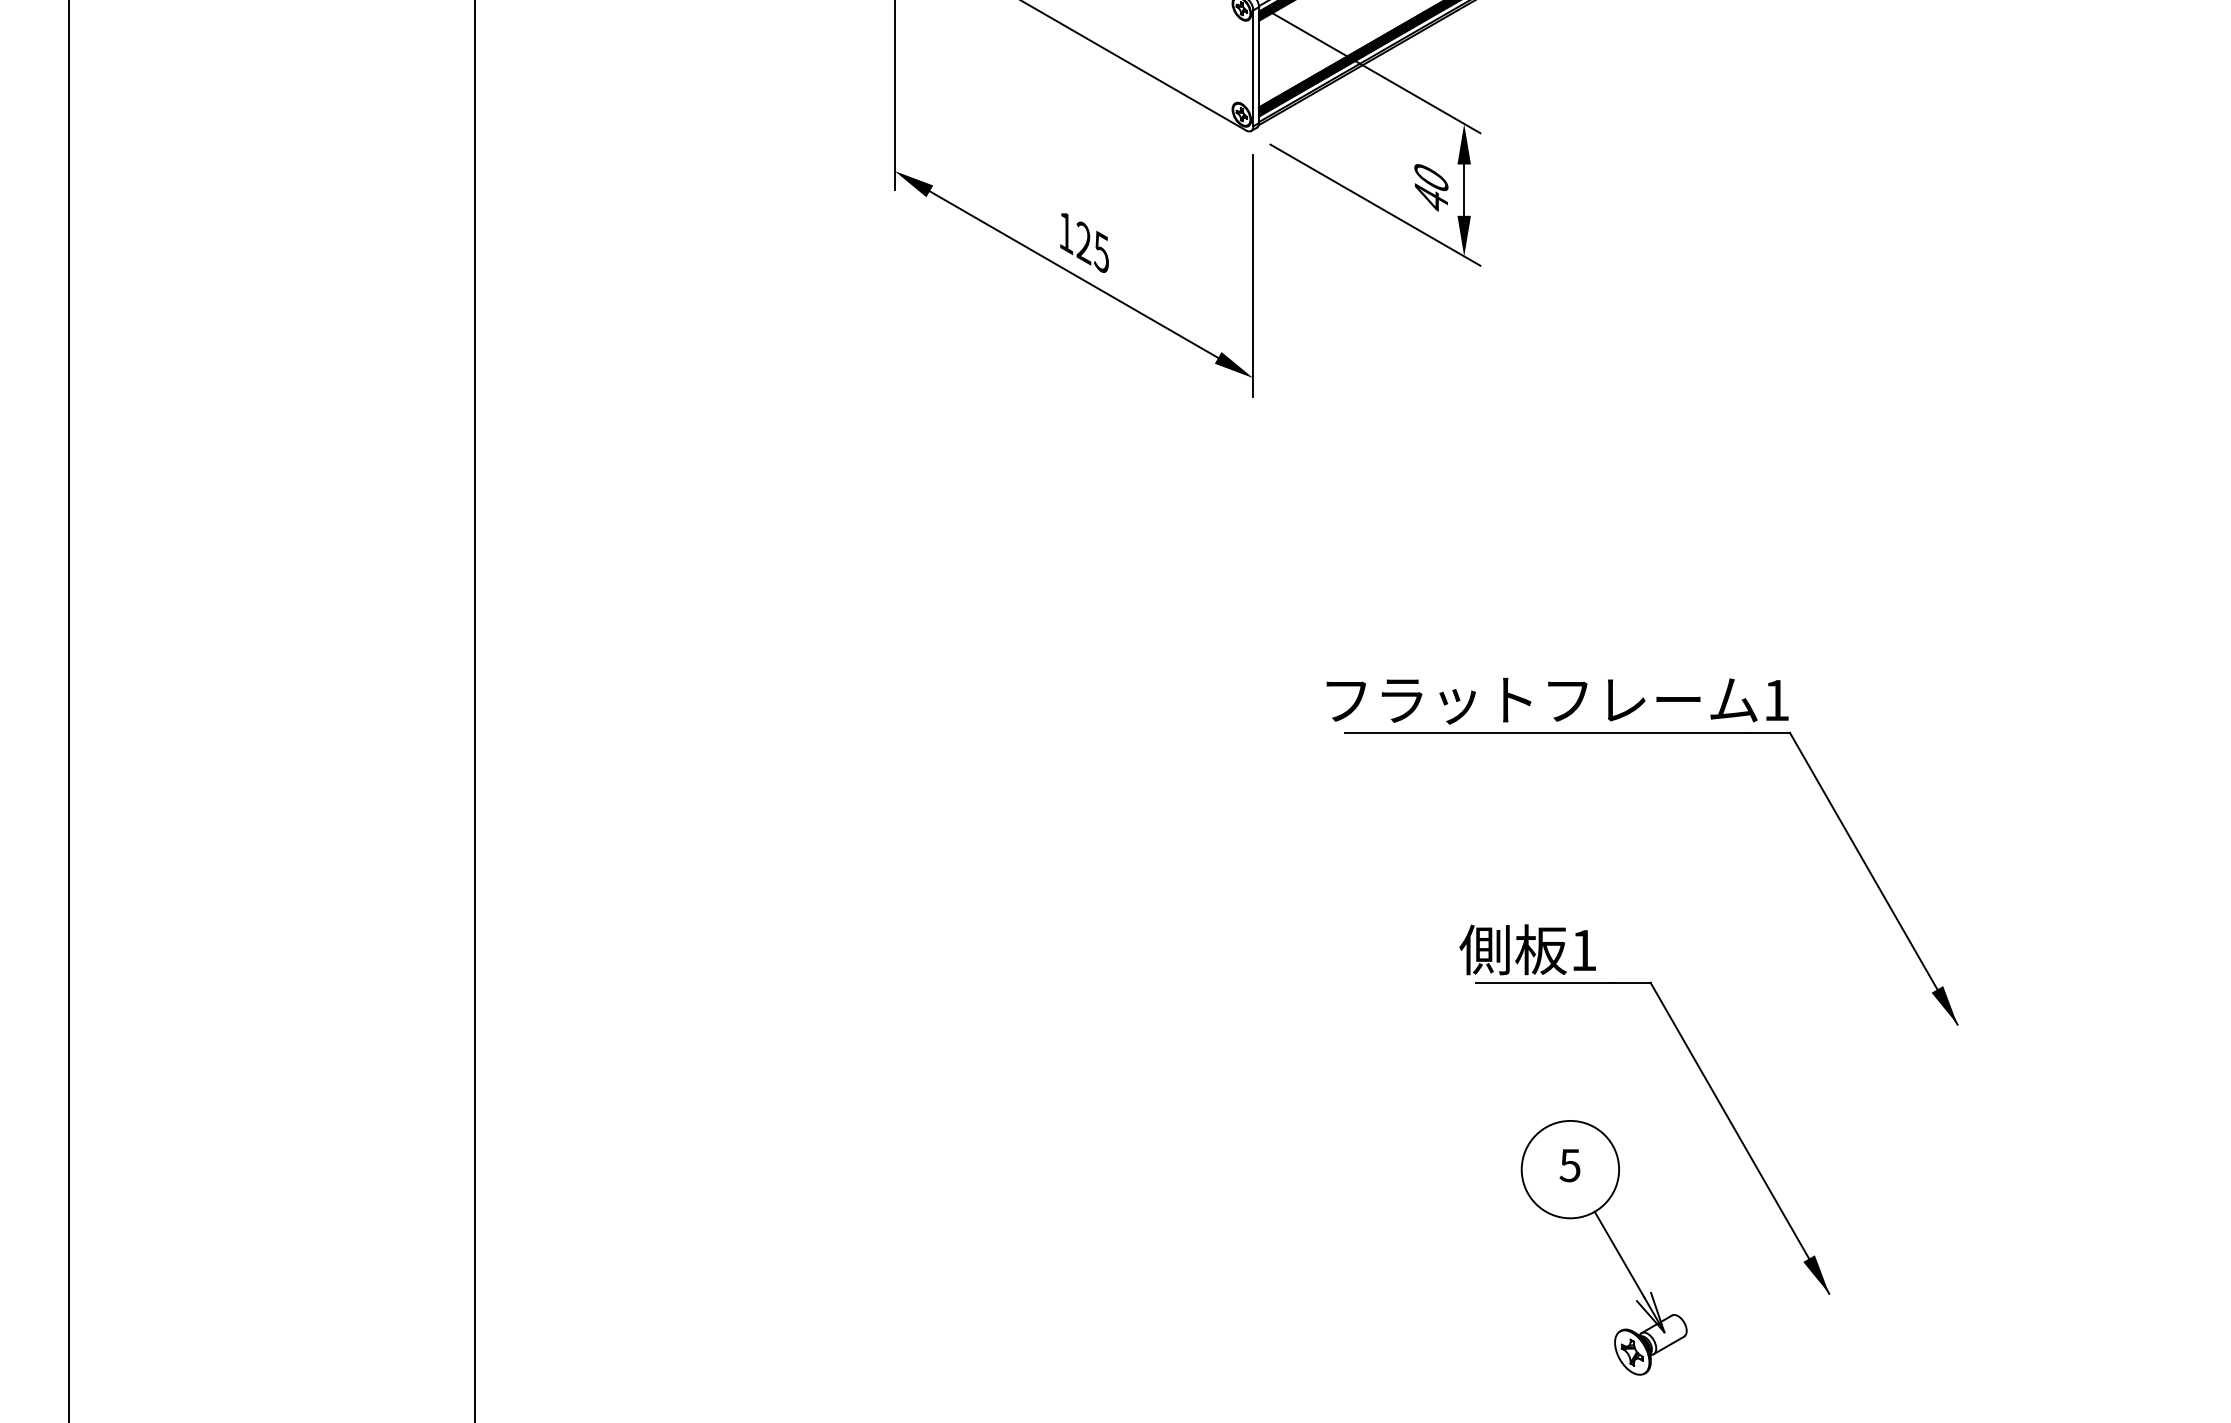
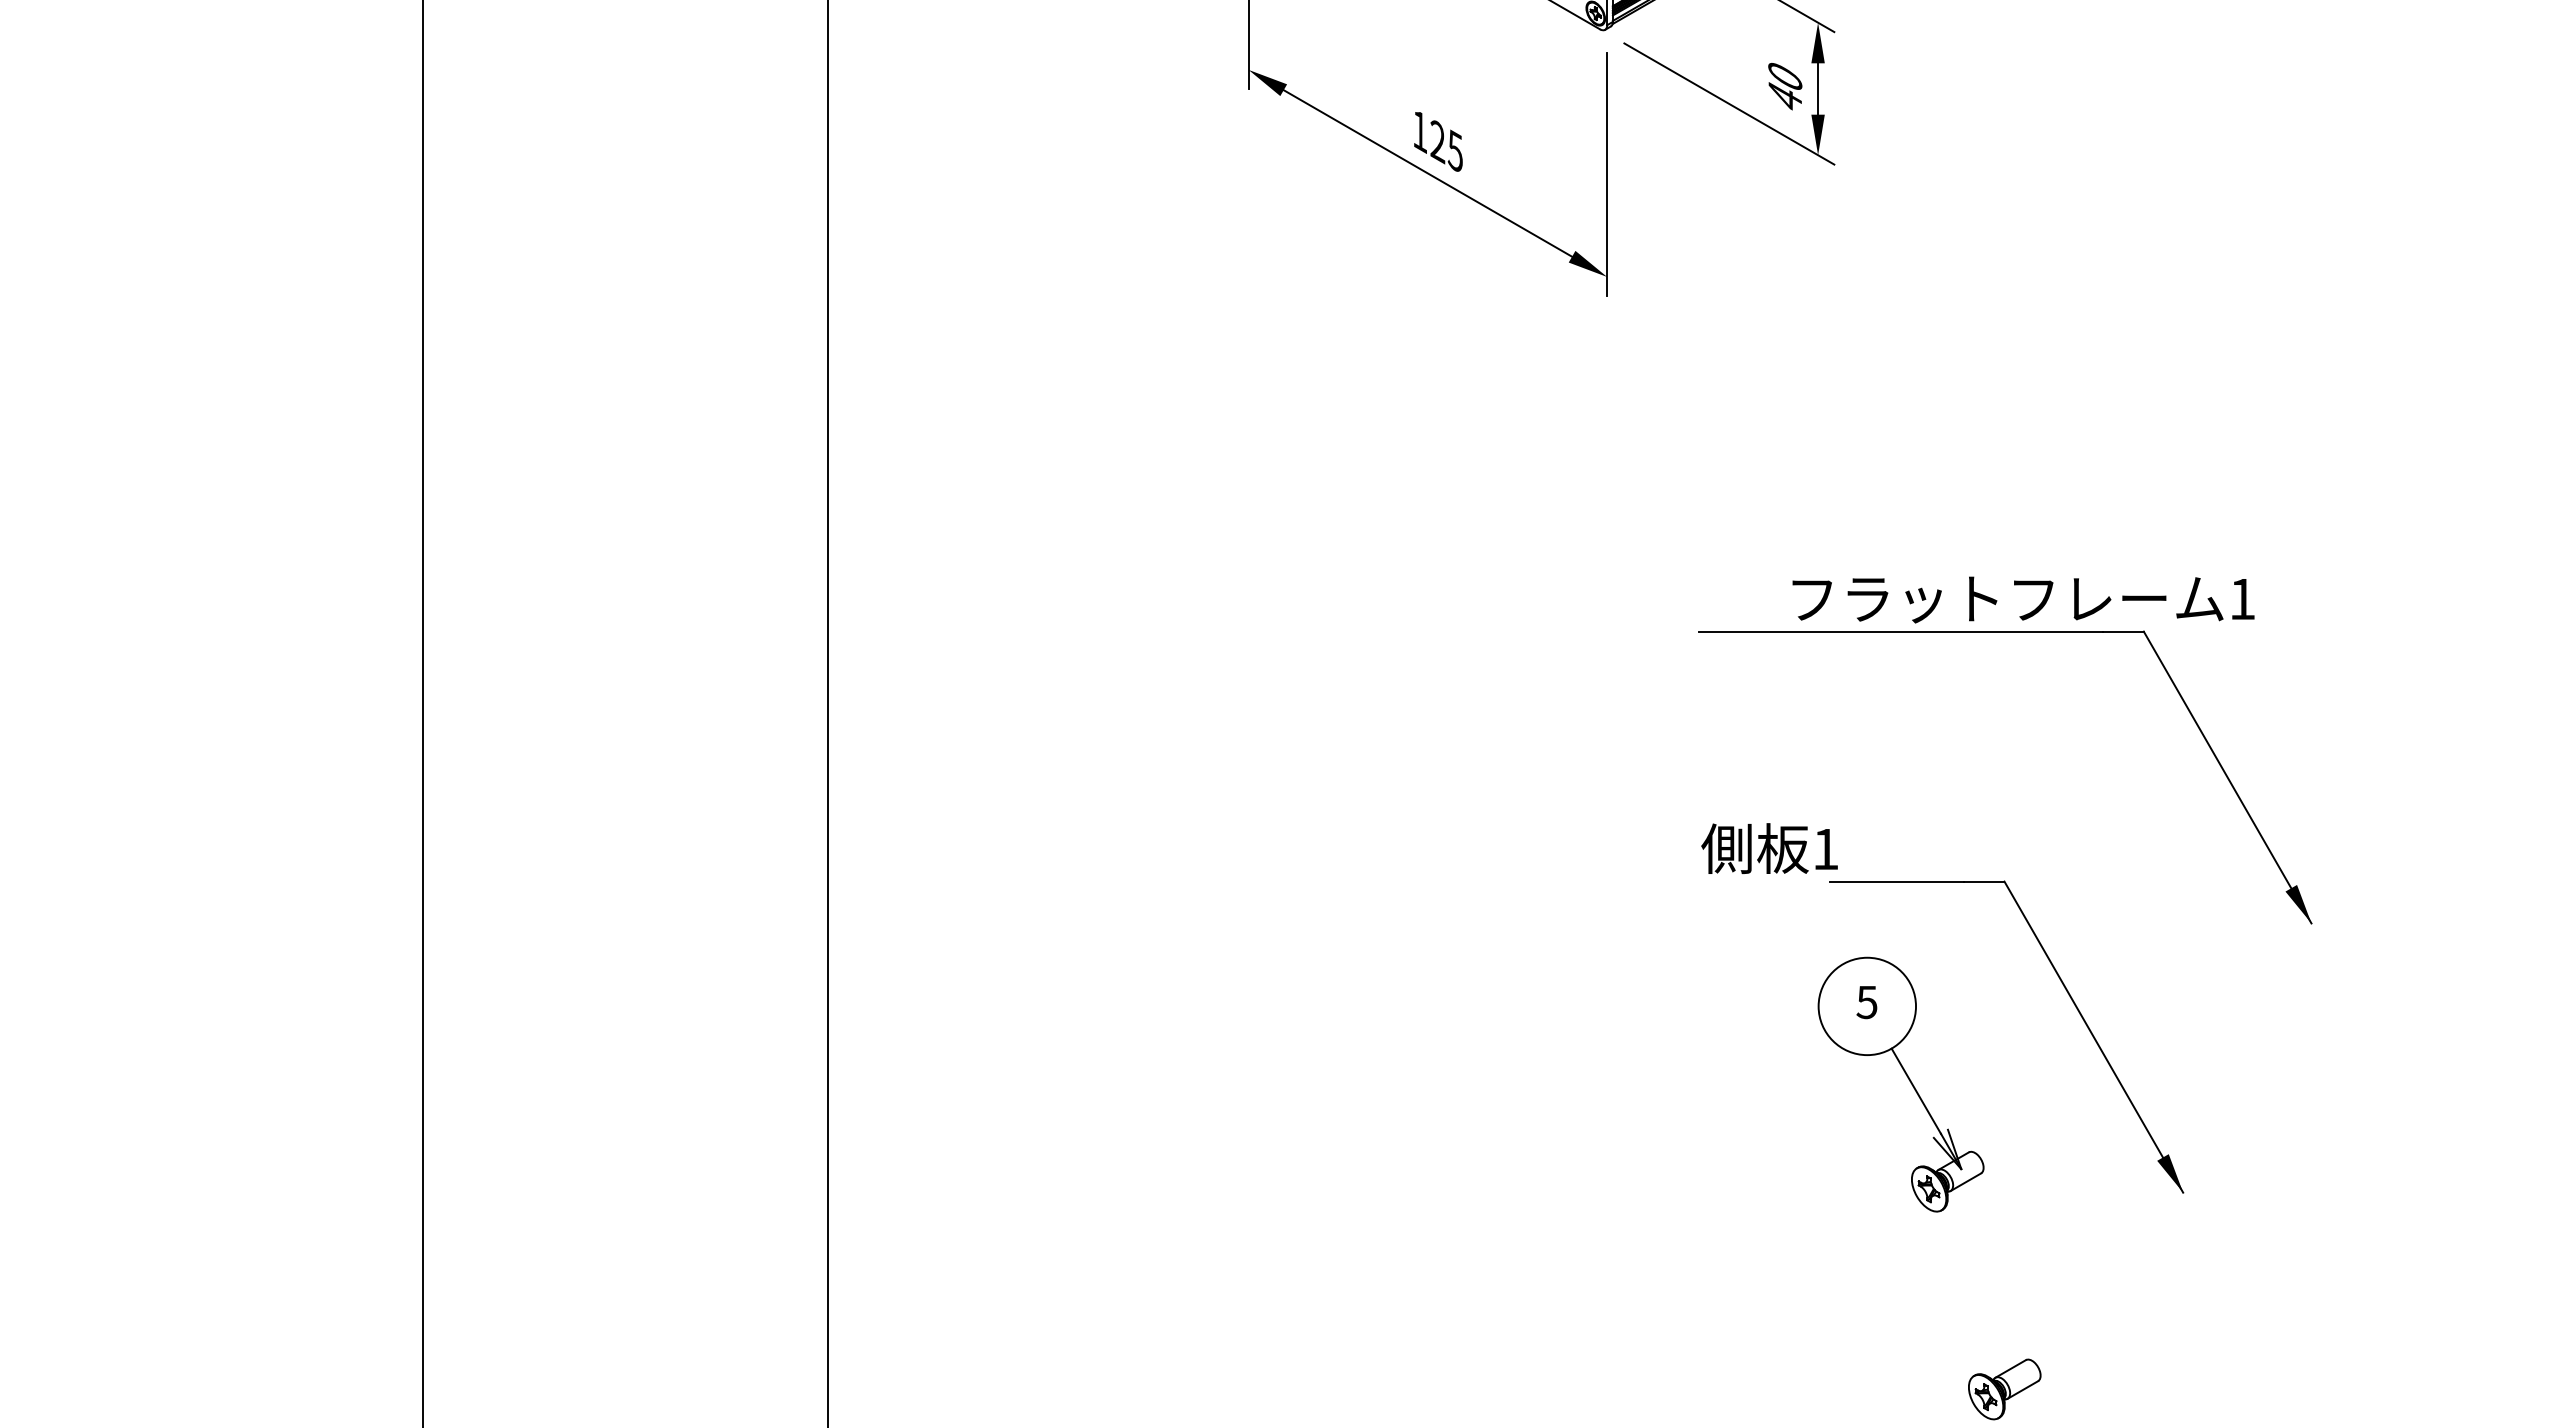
text: (1557, 700) -> (2023, 599), moved
text: (1527, 949) -> (1769, 848), moved
part: (1610, 1241) -> (1907, 1078), moved

